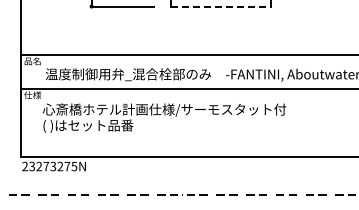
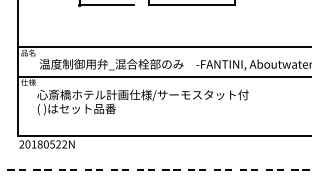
line: (220, 6) -> (191, 5), dashed -> solid
text: (53, 166) -> (46, 144), 23273275N -> 20180522N

